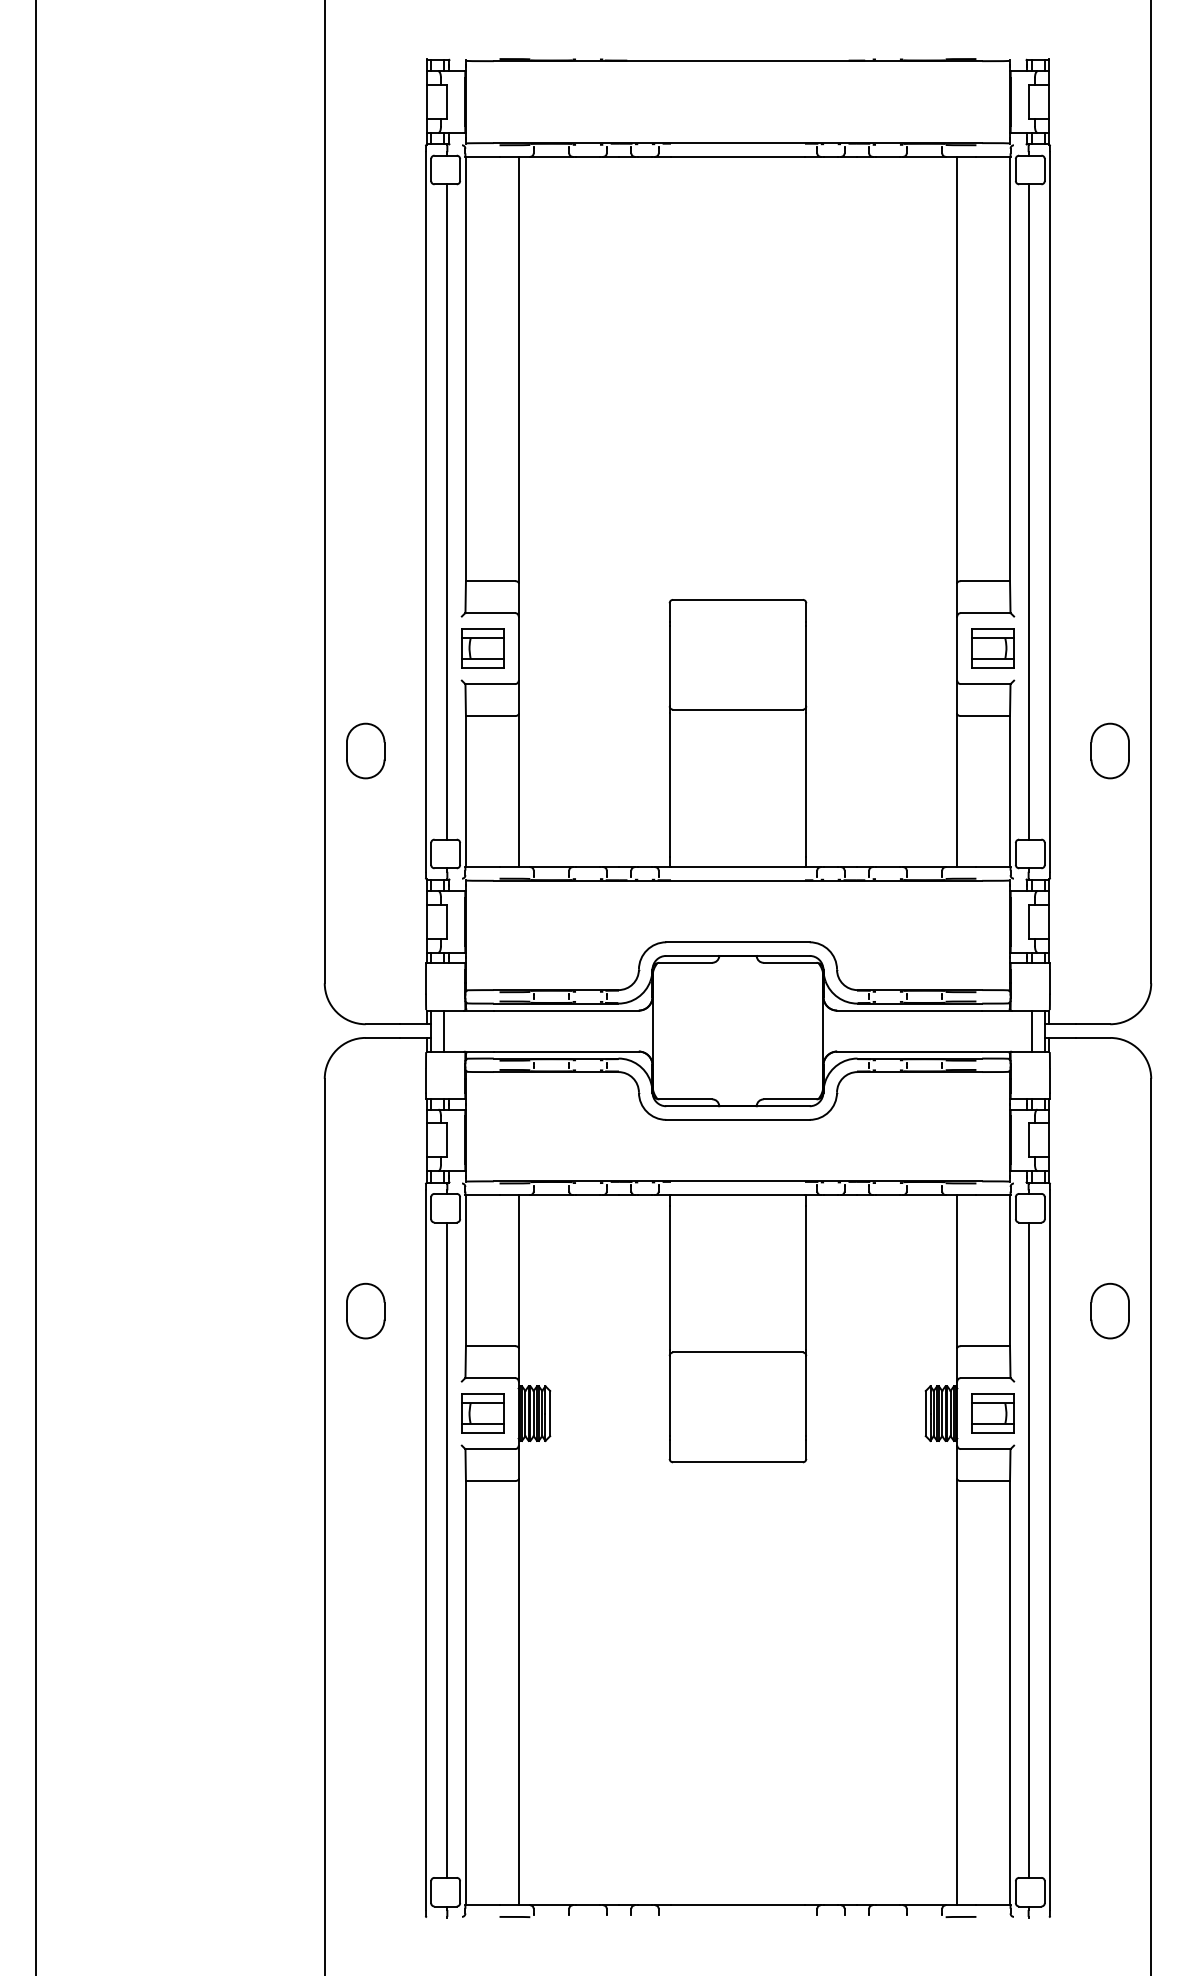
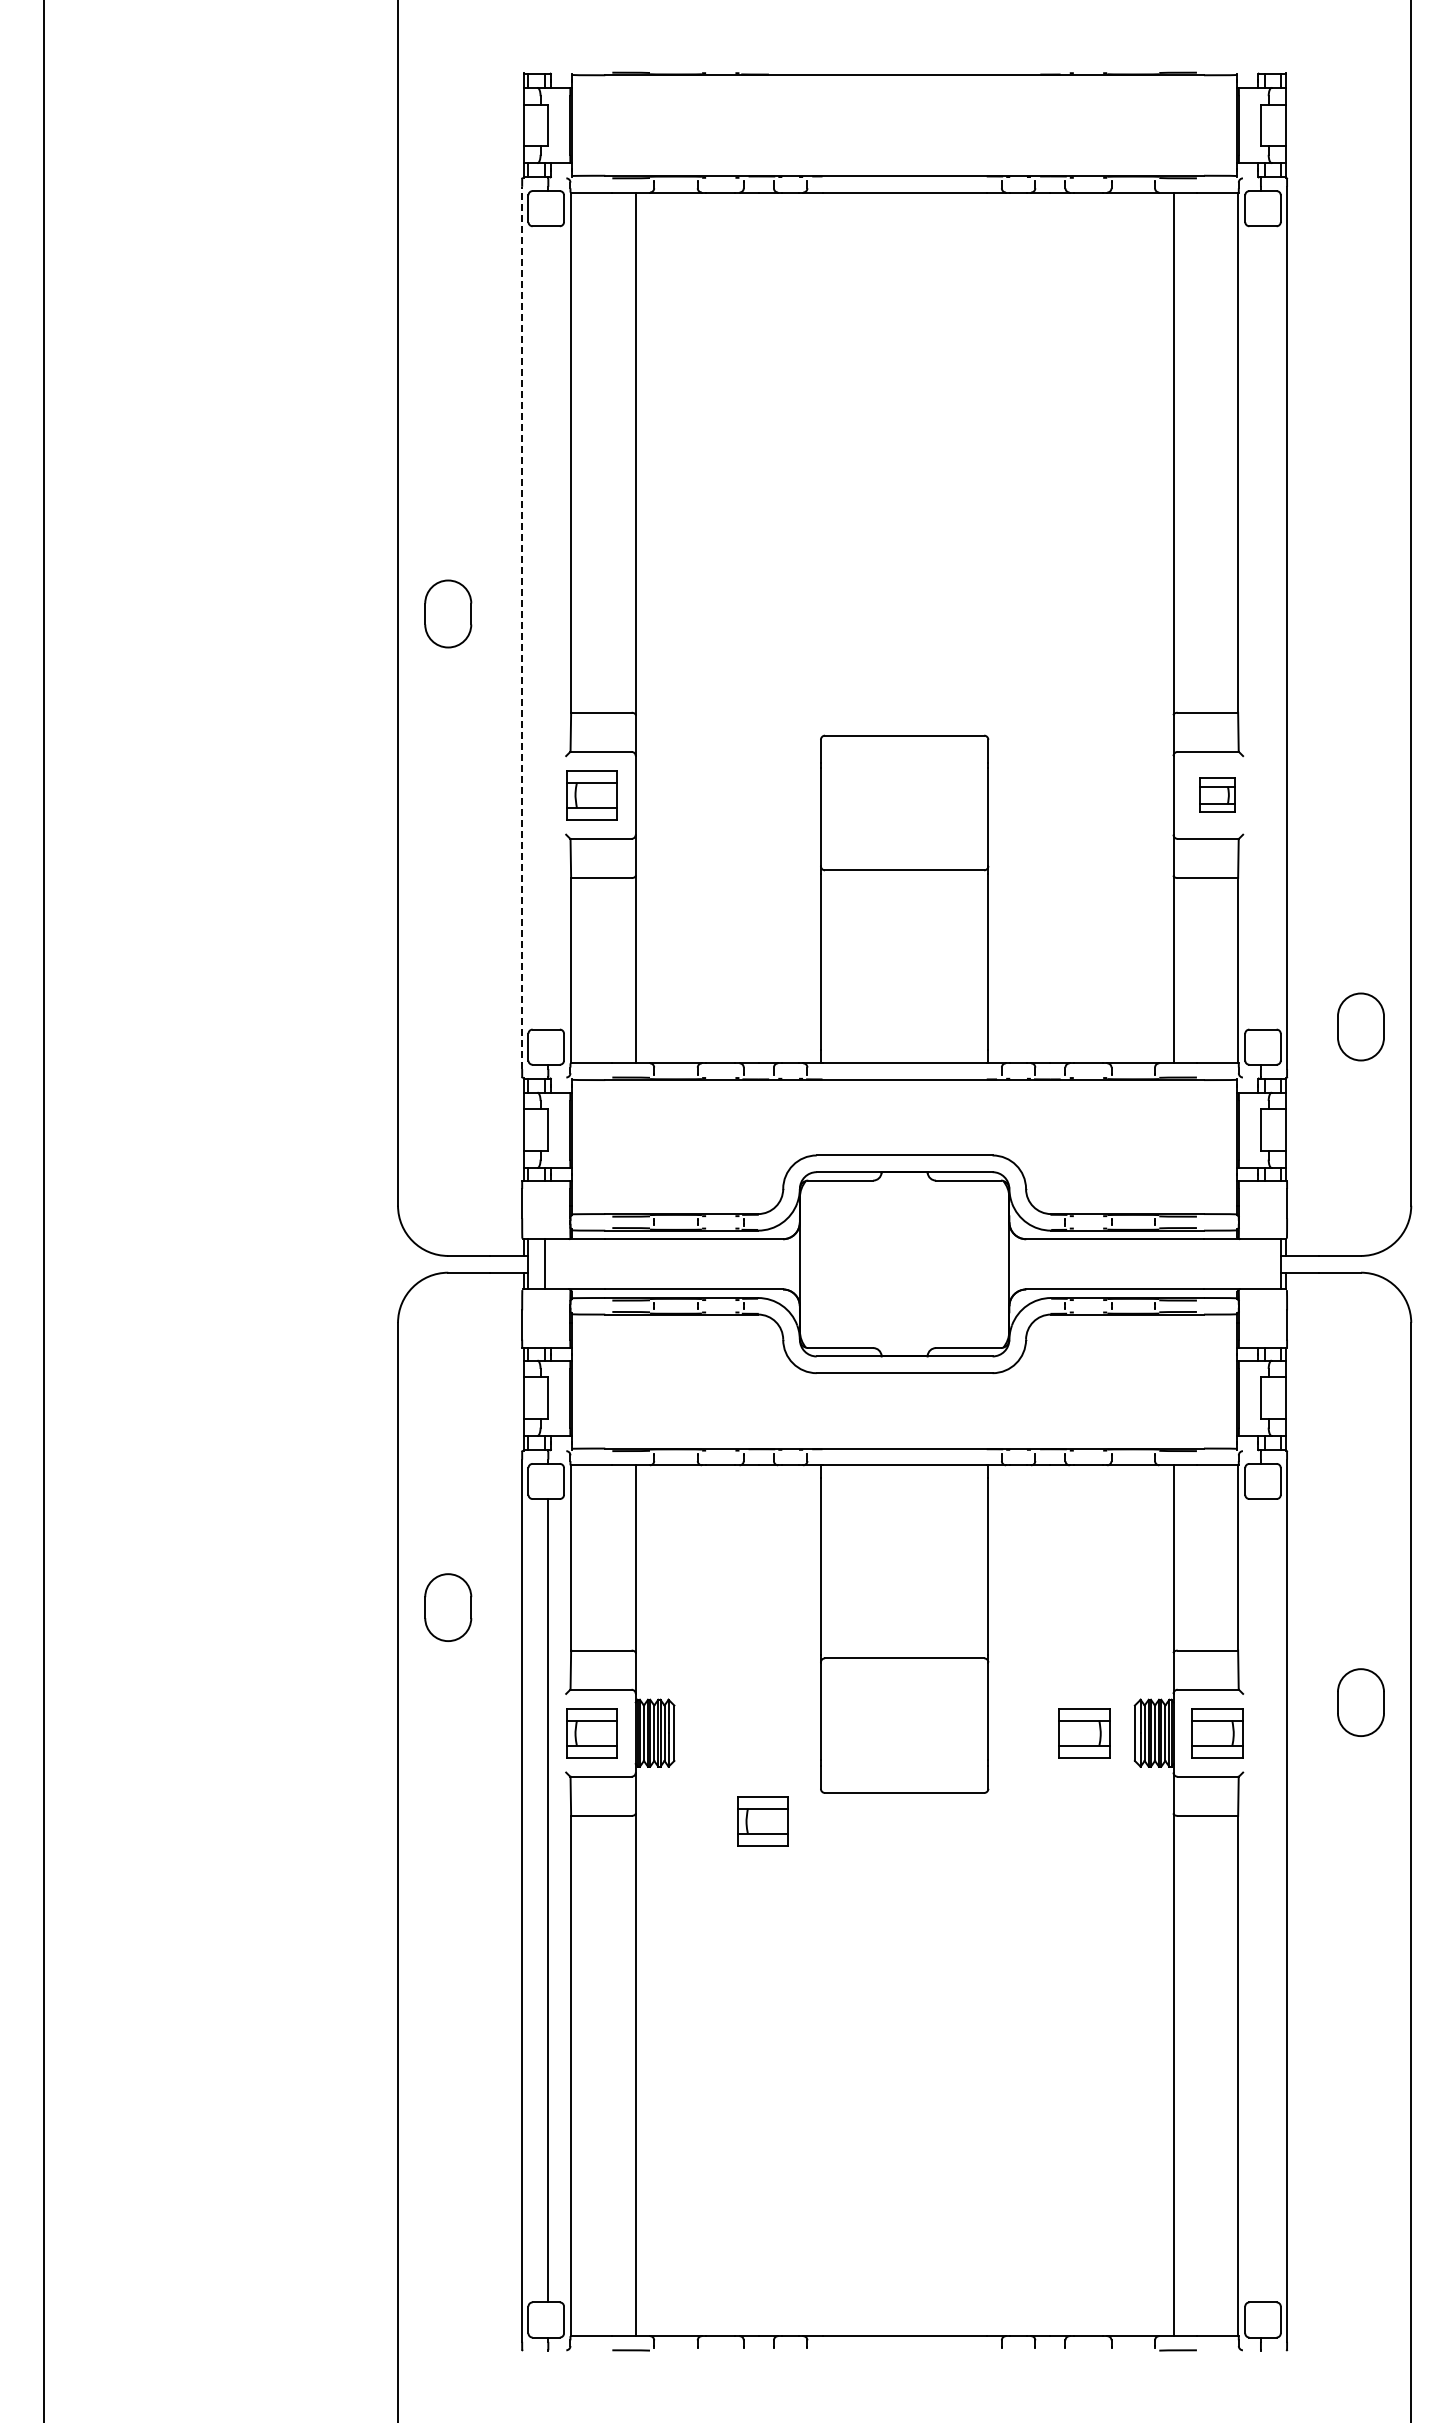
line: (426, 511) -> (522, 627), solid -> dashed
line: (447, 511) -> (548, 627), removed
line: (1028, 511) -> (1260, 627), removed
part: (993, 648) -> (1217, 795), size x0.7
part: (365, 750) -> (448, 613), moved
part: (1109, 750) -> (1360, 1026), moved
line: (1031, 1031) -> (1264, 1264), removed
part: (1109, 1311) -> (1360, 1702), moved
part: (884, 1413) -> (1084, 1733), added
part: (622, 1485) -> (762, 1821), added
line: (1028, 1550) -> (1260, 1900), removed

